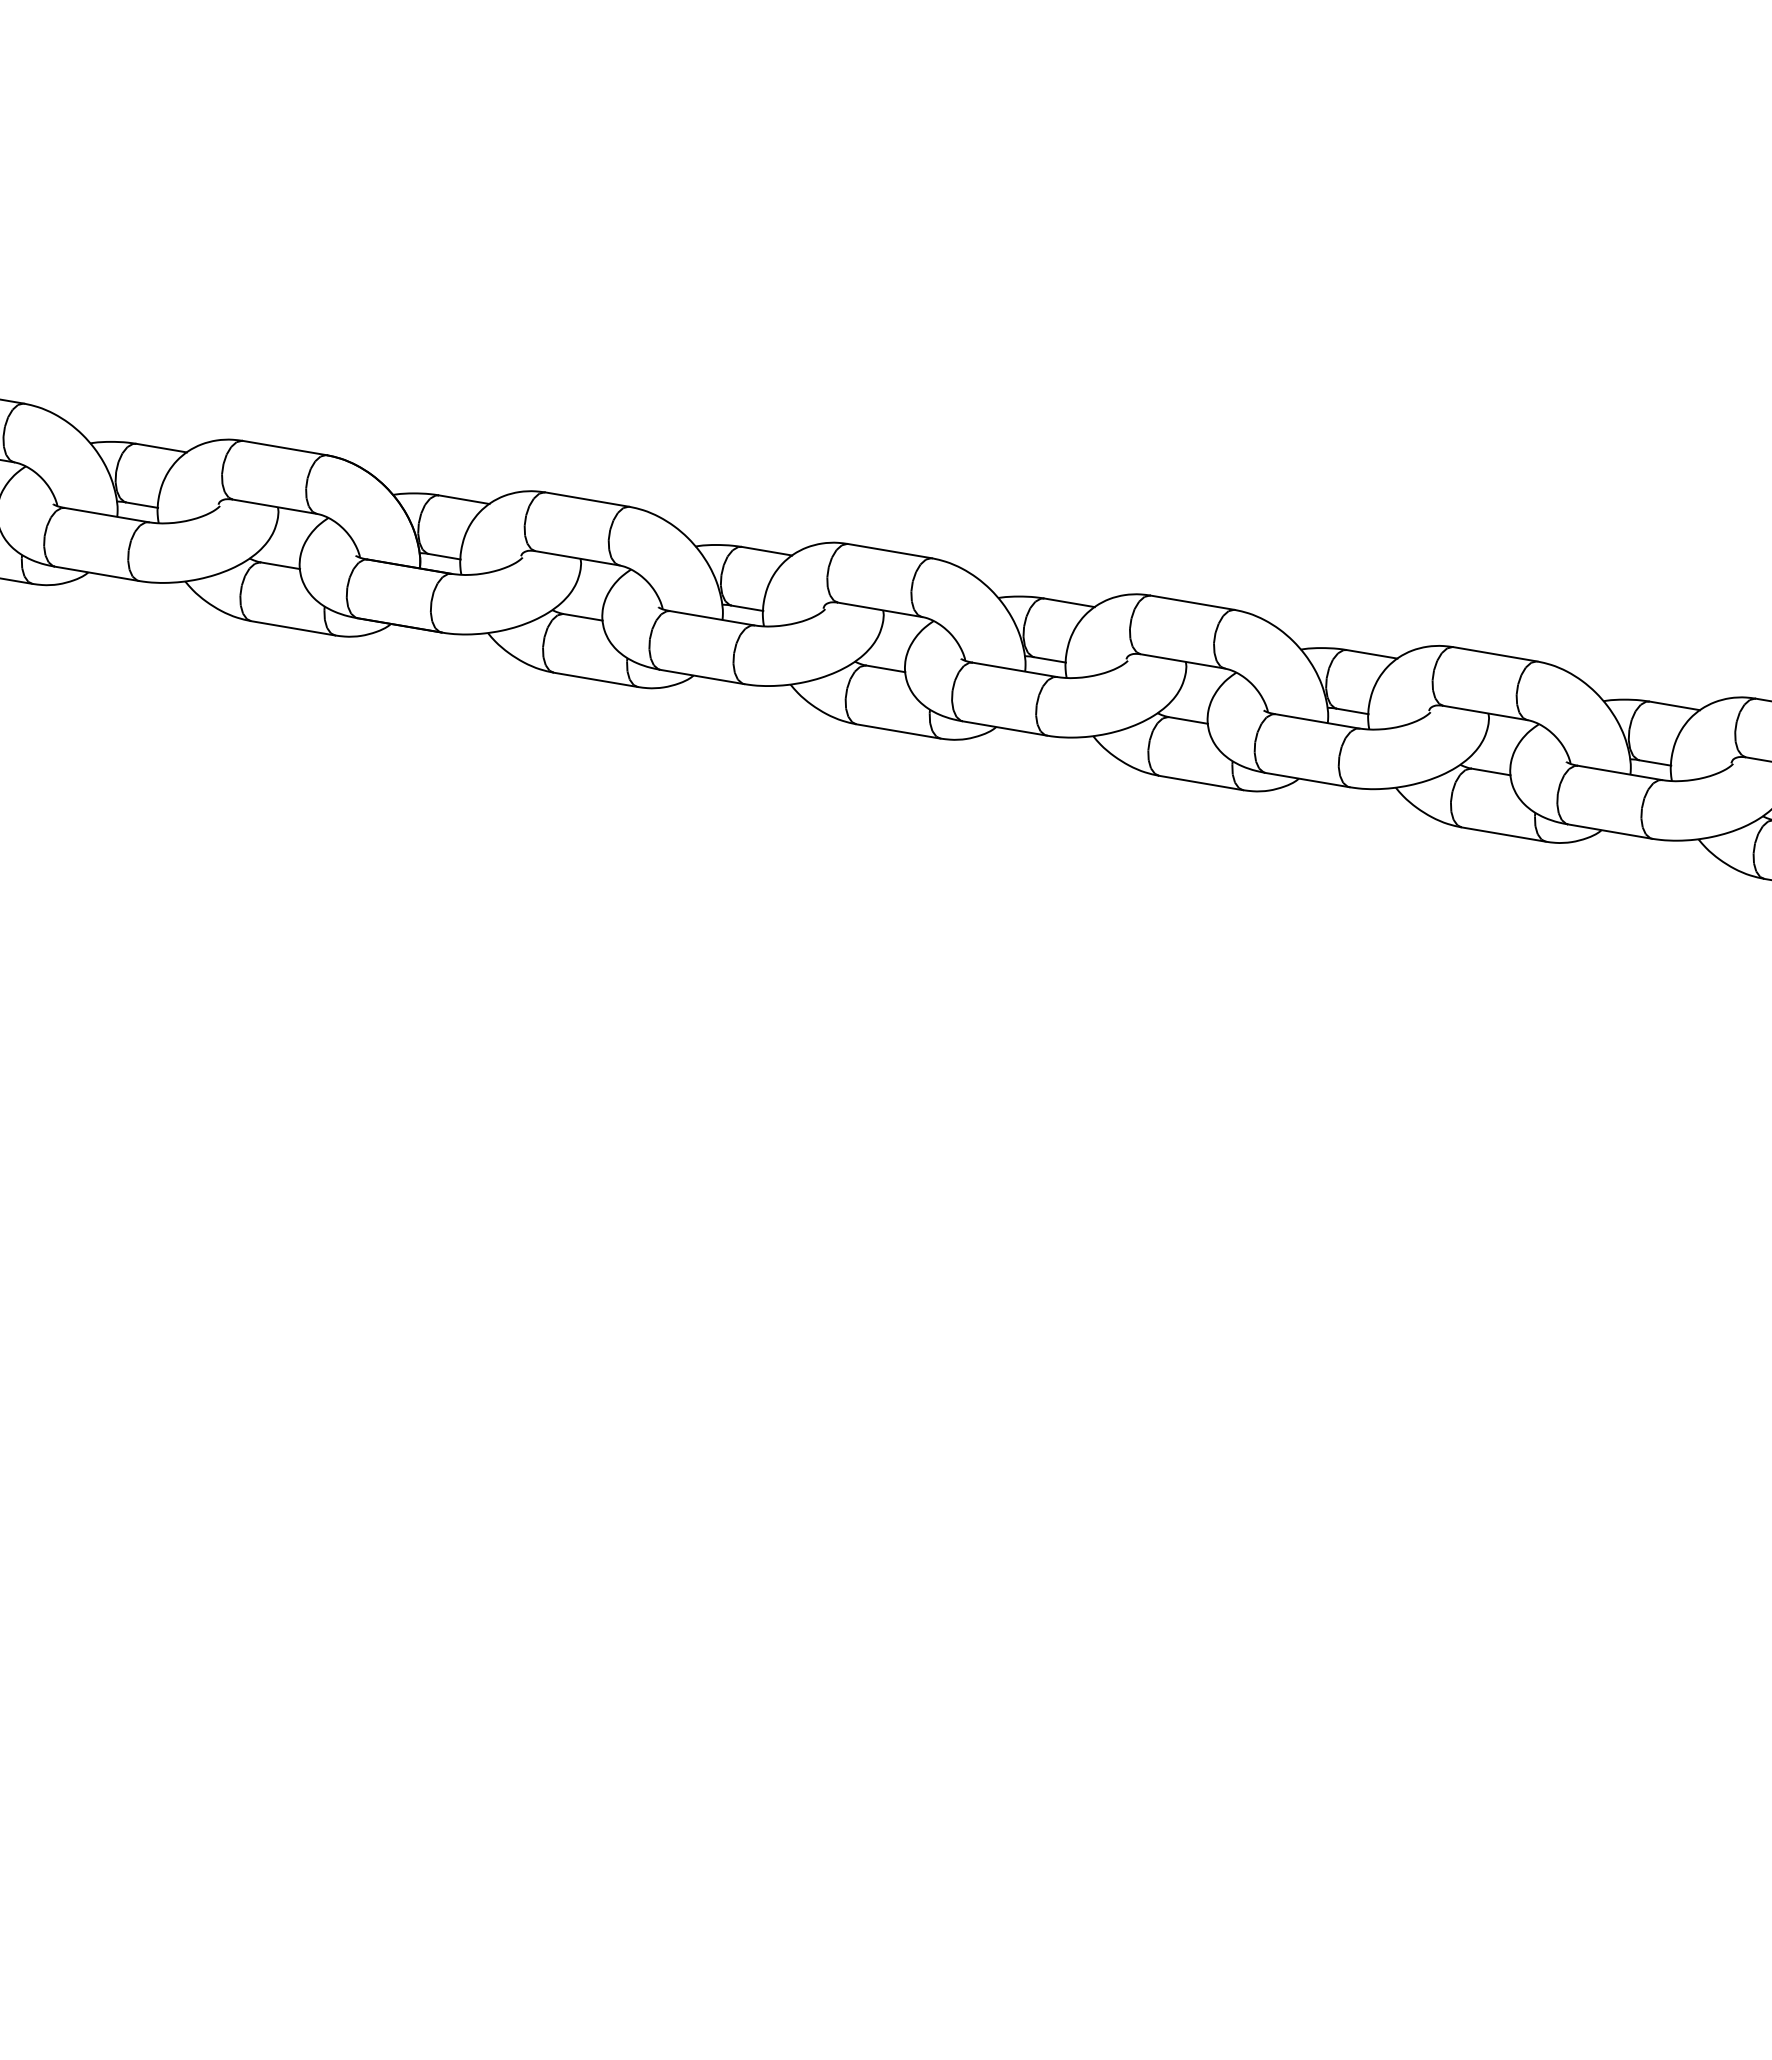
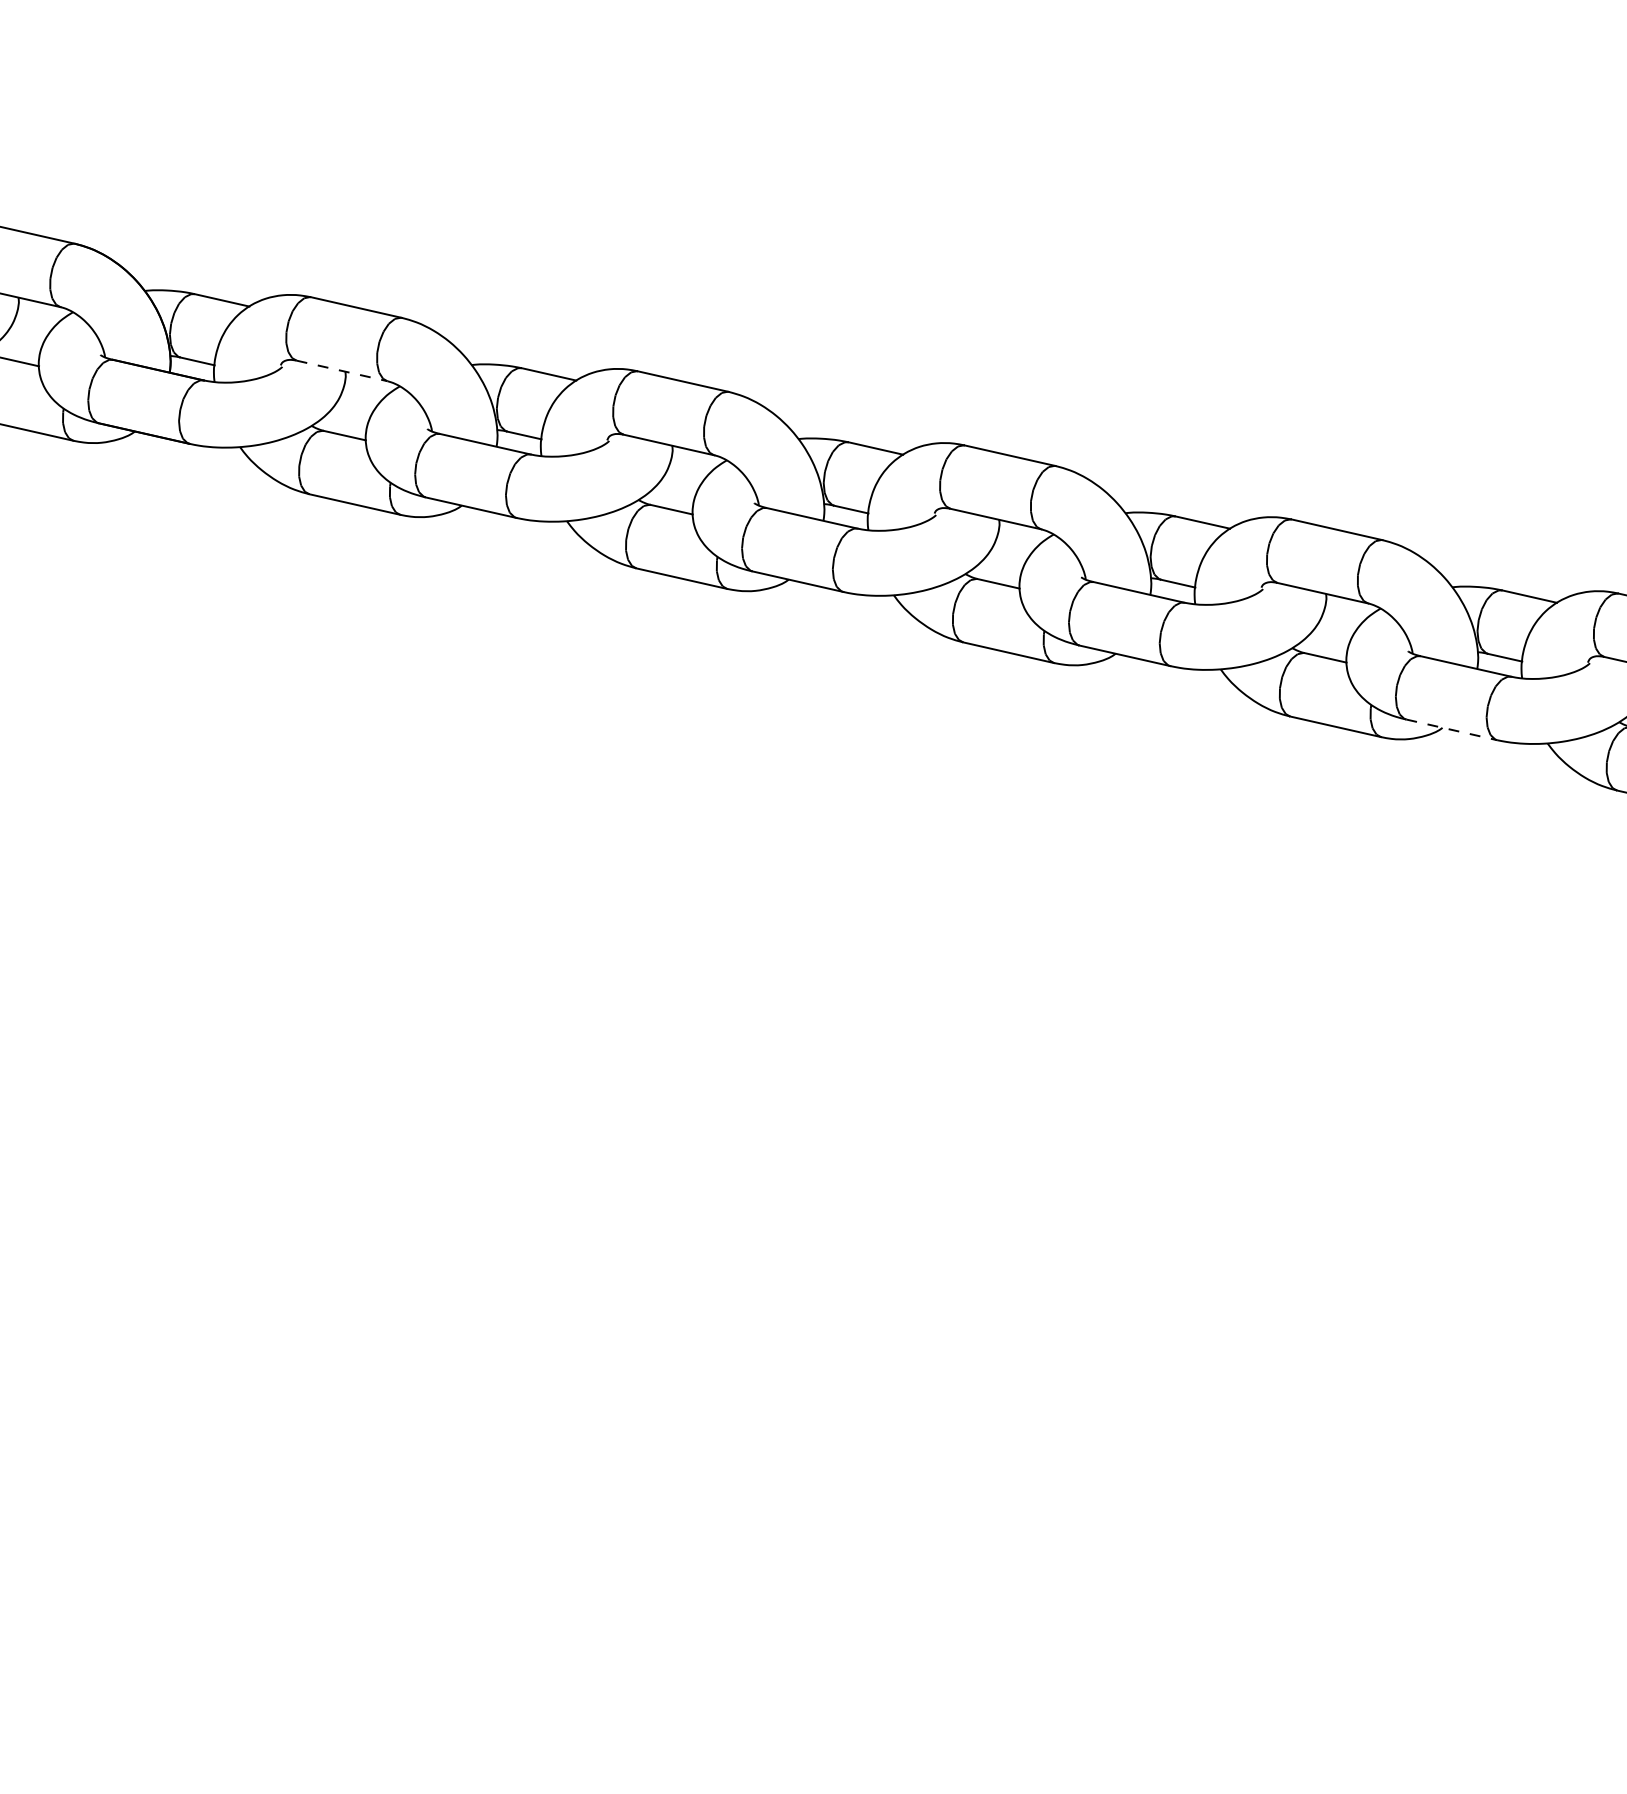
line: (577, 558) -> (342, 371), solid -> dashed
line: (1610, 831) -> (1452, 729), solid -> dashed

